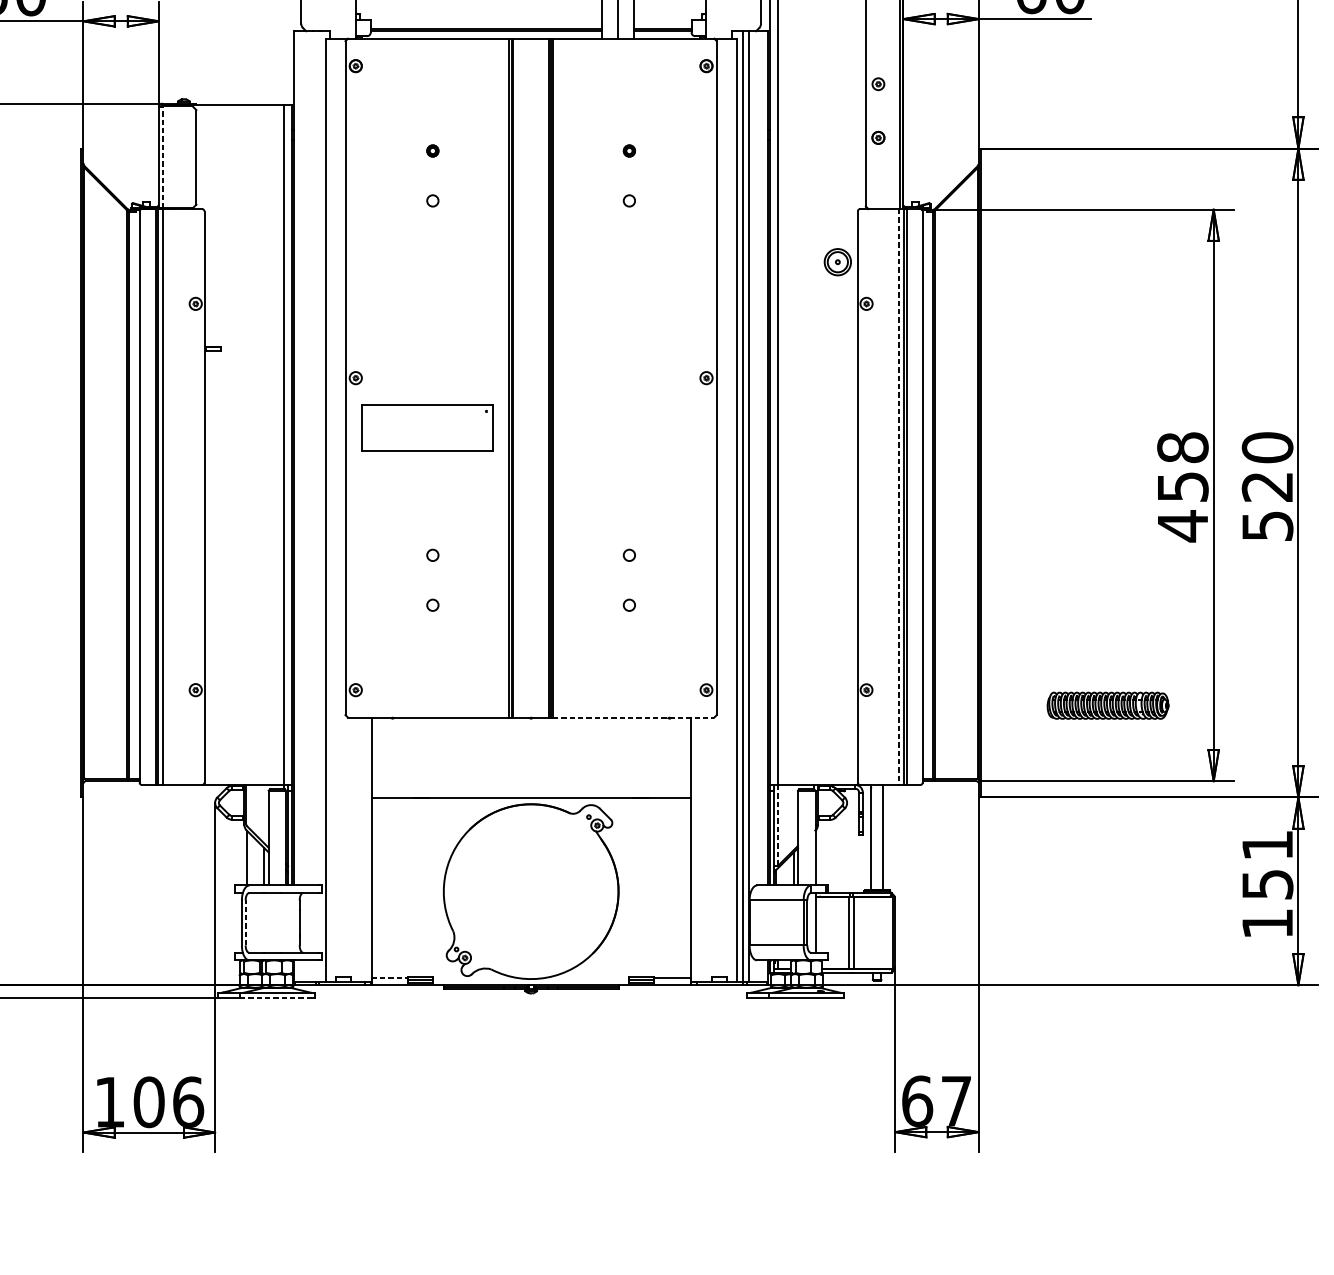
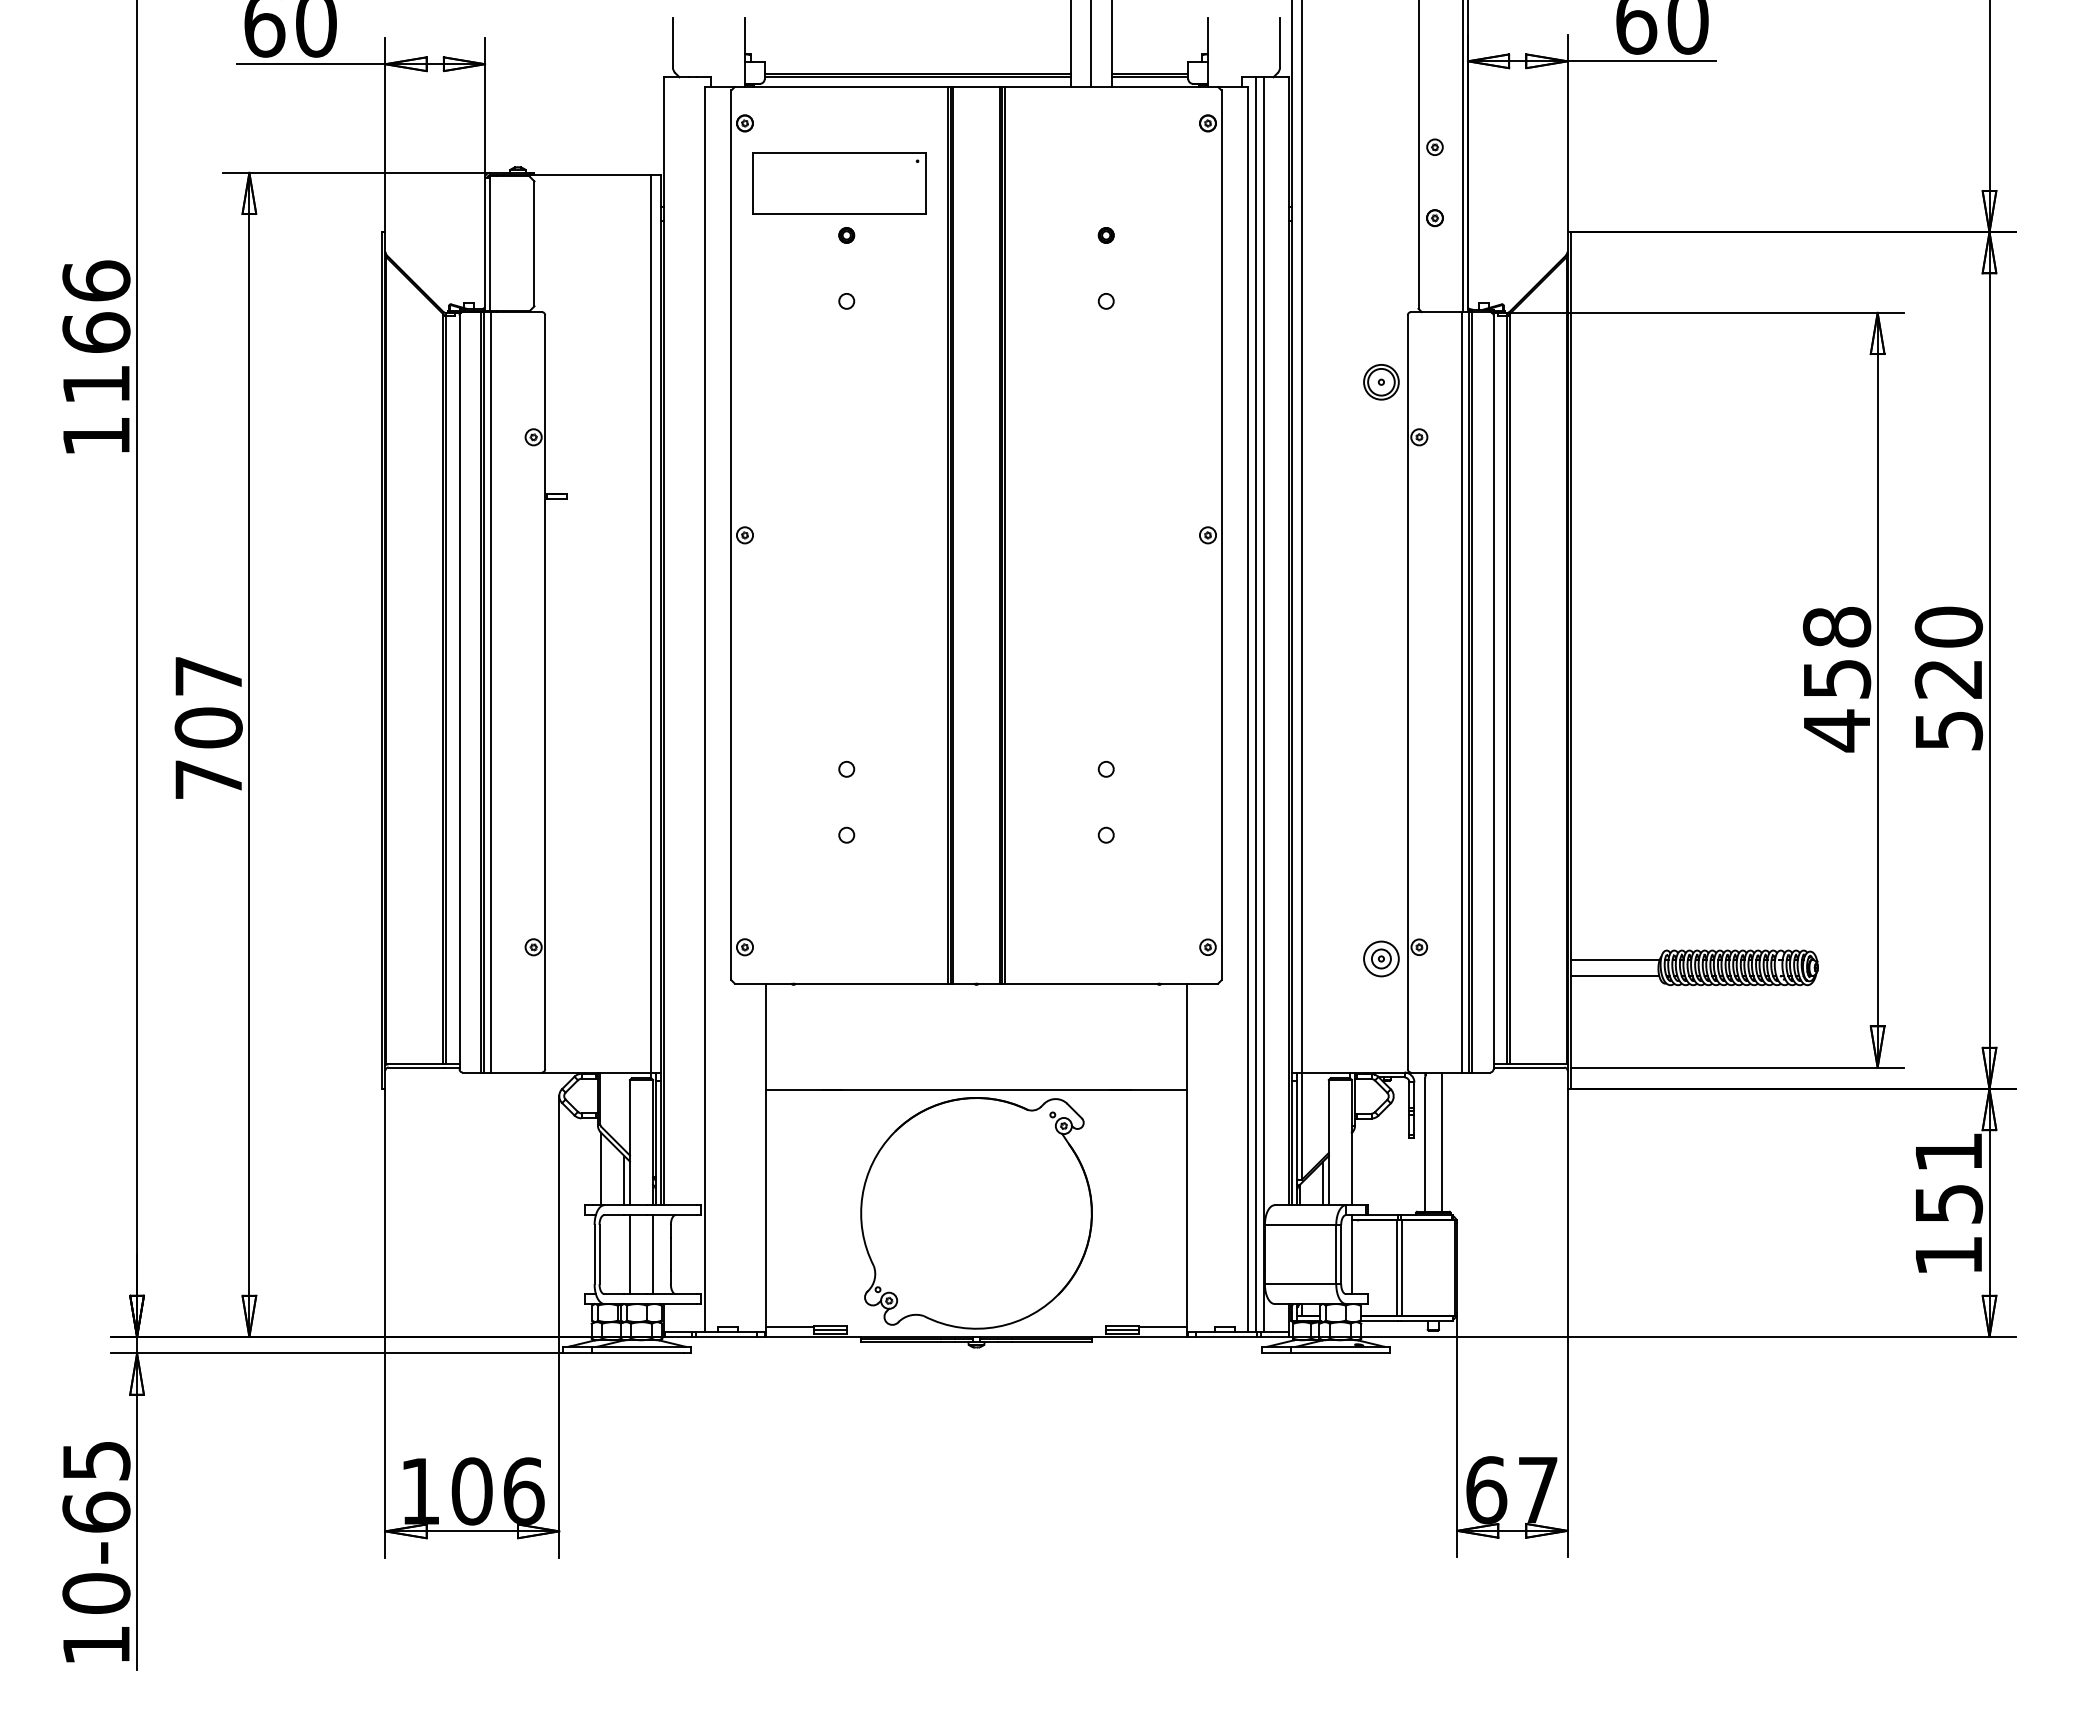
line: (163, 157) -> (490, 244), dashed -> solid
part: (427, 428) -> (839, 183), moved
line: (899, 497) -> (1462, 692), dashed -> solid
part: (837, 698) -> (1381, 958), added
line: (1014, 699) -> (1614, 959), added
line: (1014, 712) -> (1614, 976), added
line: (634, 717) -> (1112, 983), dashed -> solid
line: (778, 825) -> (1302, 1126), dashed -> solid
line: (245, 922) -> (599, 1254), dashed -> solid
line: (269, 922) -> (630, 1254), added
line: (286, 922) -> (653, 1254), added
line: (389, 978) -> (789, 1327), dashed -> solid
line: (275, 997) -> (638, 1353), dashed -> solid

